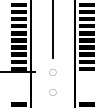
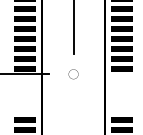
part: (52, 92) -> (73, 102), removed

